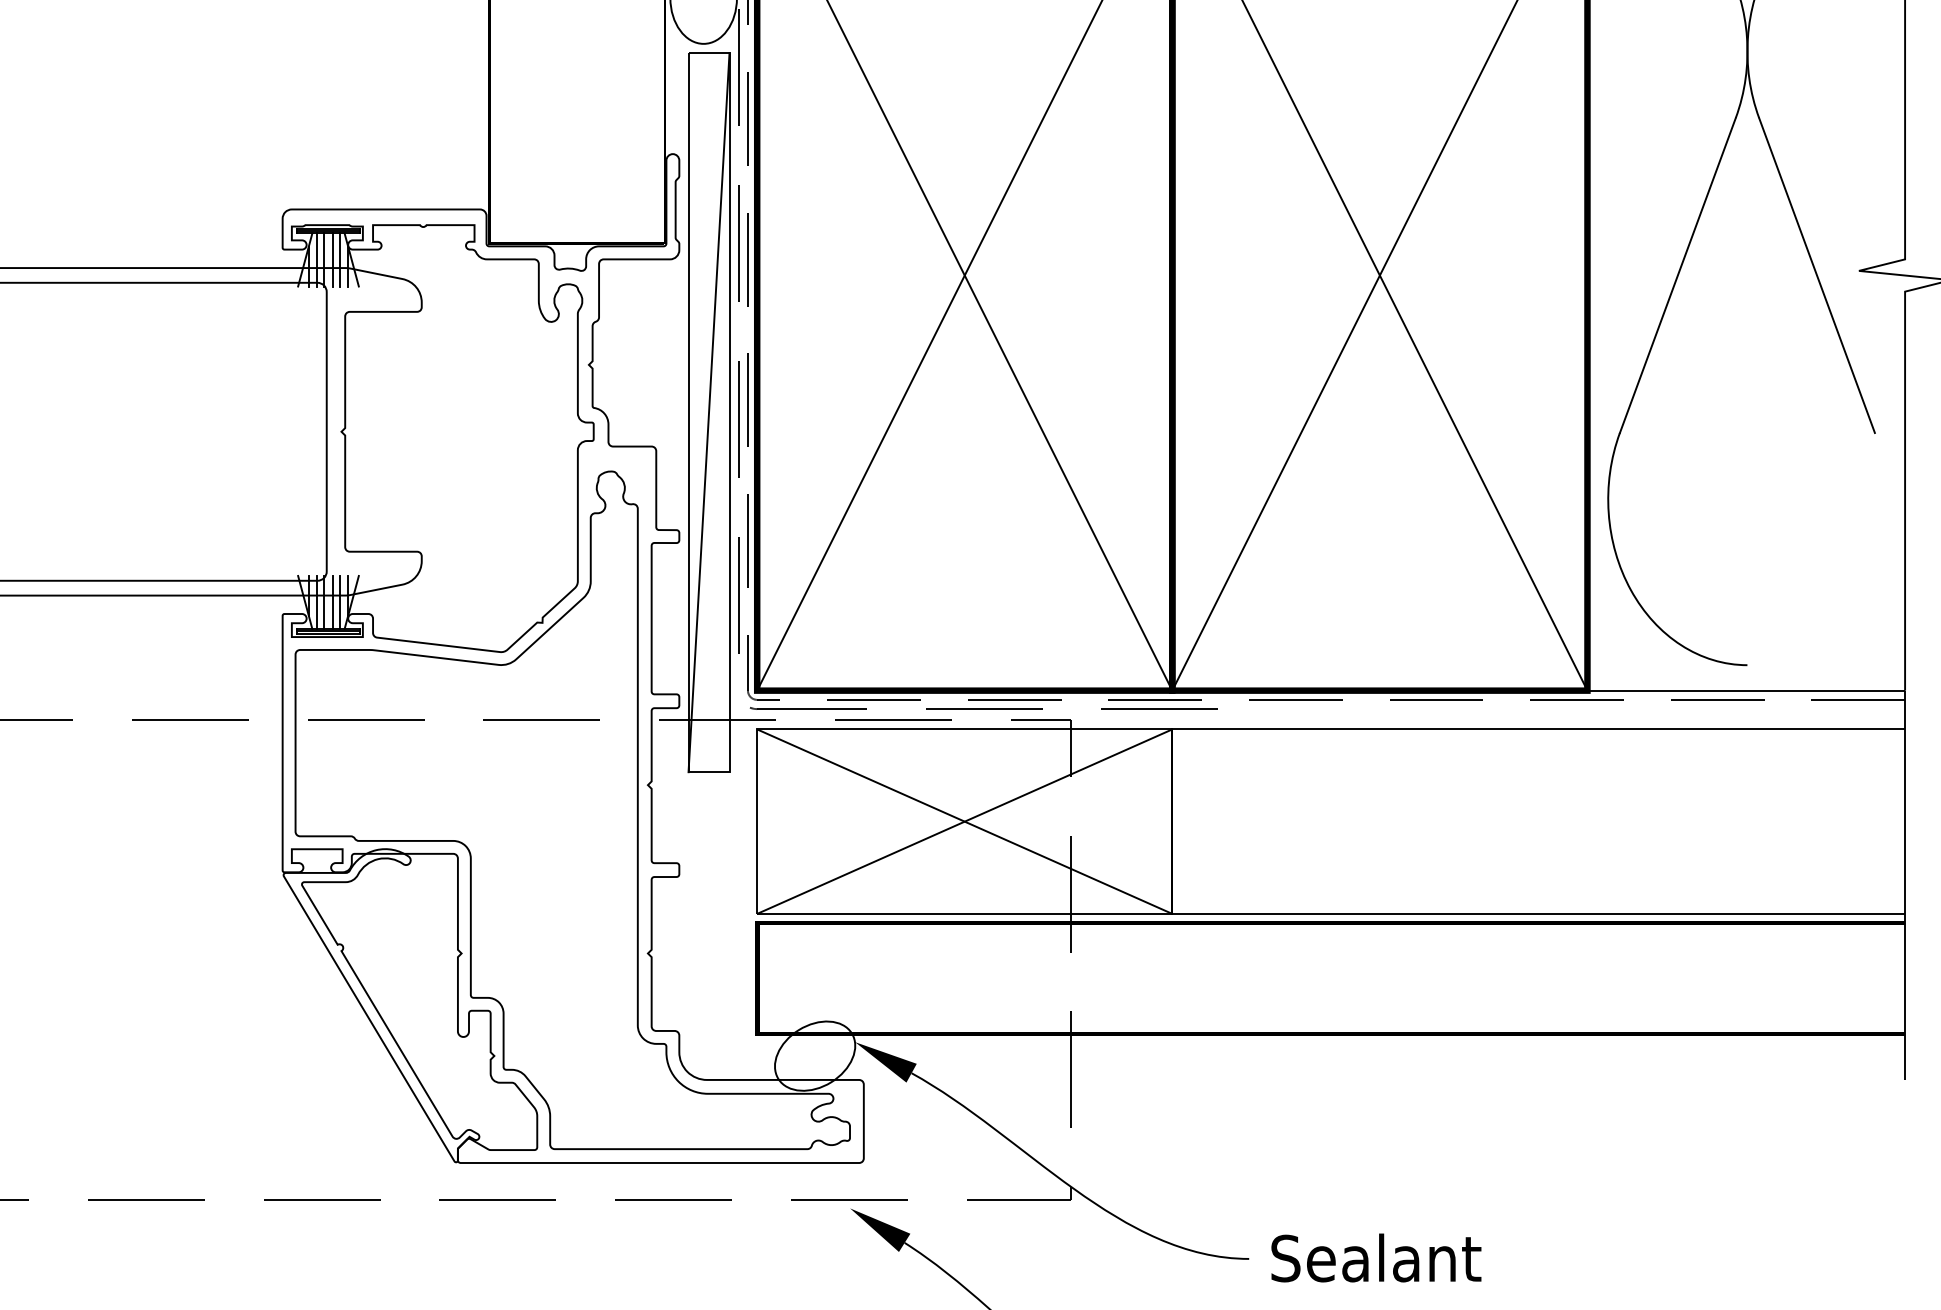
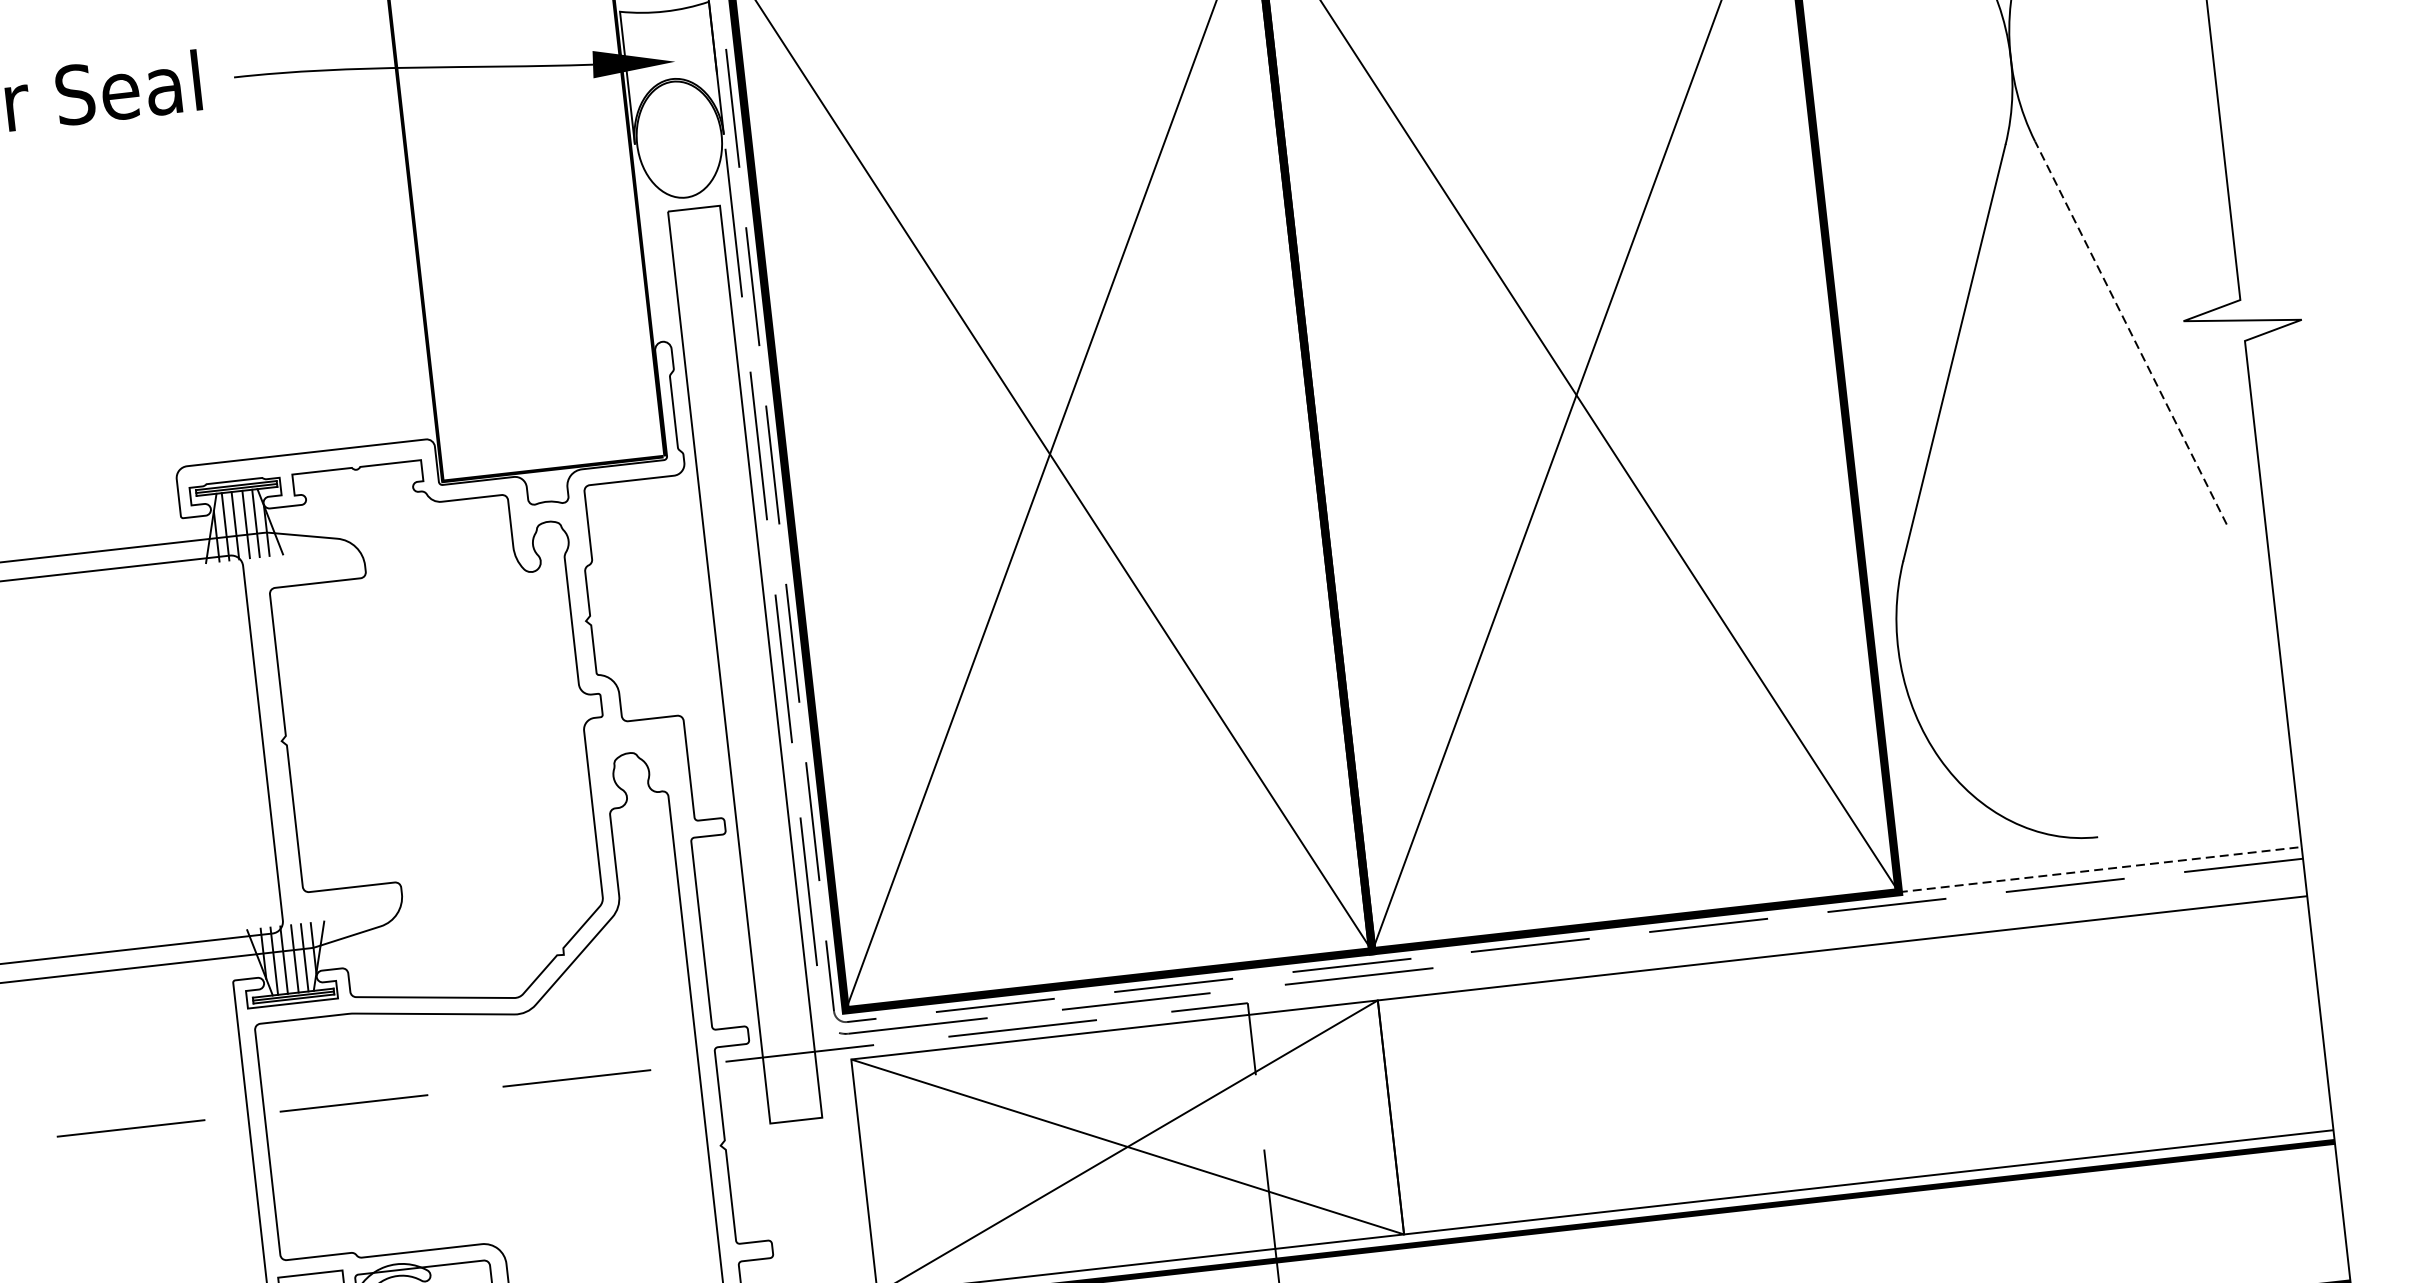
line: (1817, 275) -> (2131, 332), solid -> dashed
line: (708, 412) -> (744, 664), removed
line: (1746, 690) -> (2100, 869), solid -> dashed

